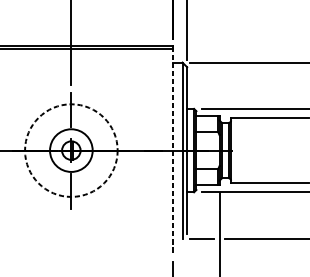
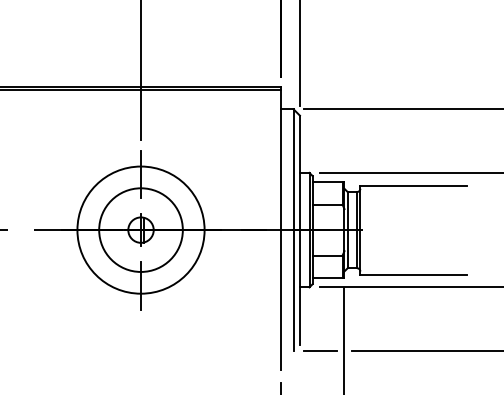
circle: (70, 150) -> (140, 229), dashed -> solid
circle: (70, 150) -> (140, 229), size x1.43
line: (172, 150) -> (280, 230), dashed -> solid

